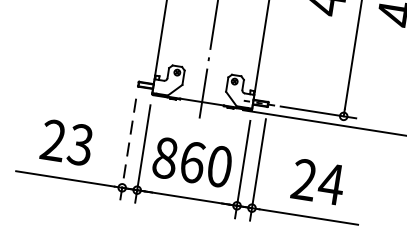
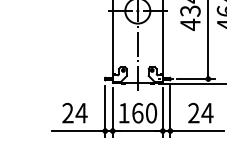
text: (80, 143) -> (81, 112), 23 -> 24
line: (128, 150) -> (105, 112), dashed -> solid
text: (164, 158) -> (123, 113), 860 -> 160

